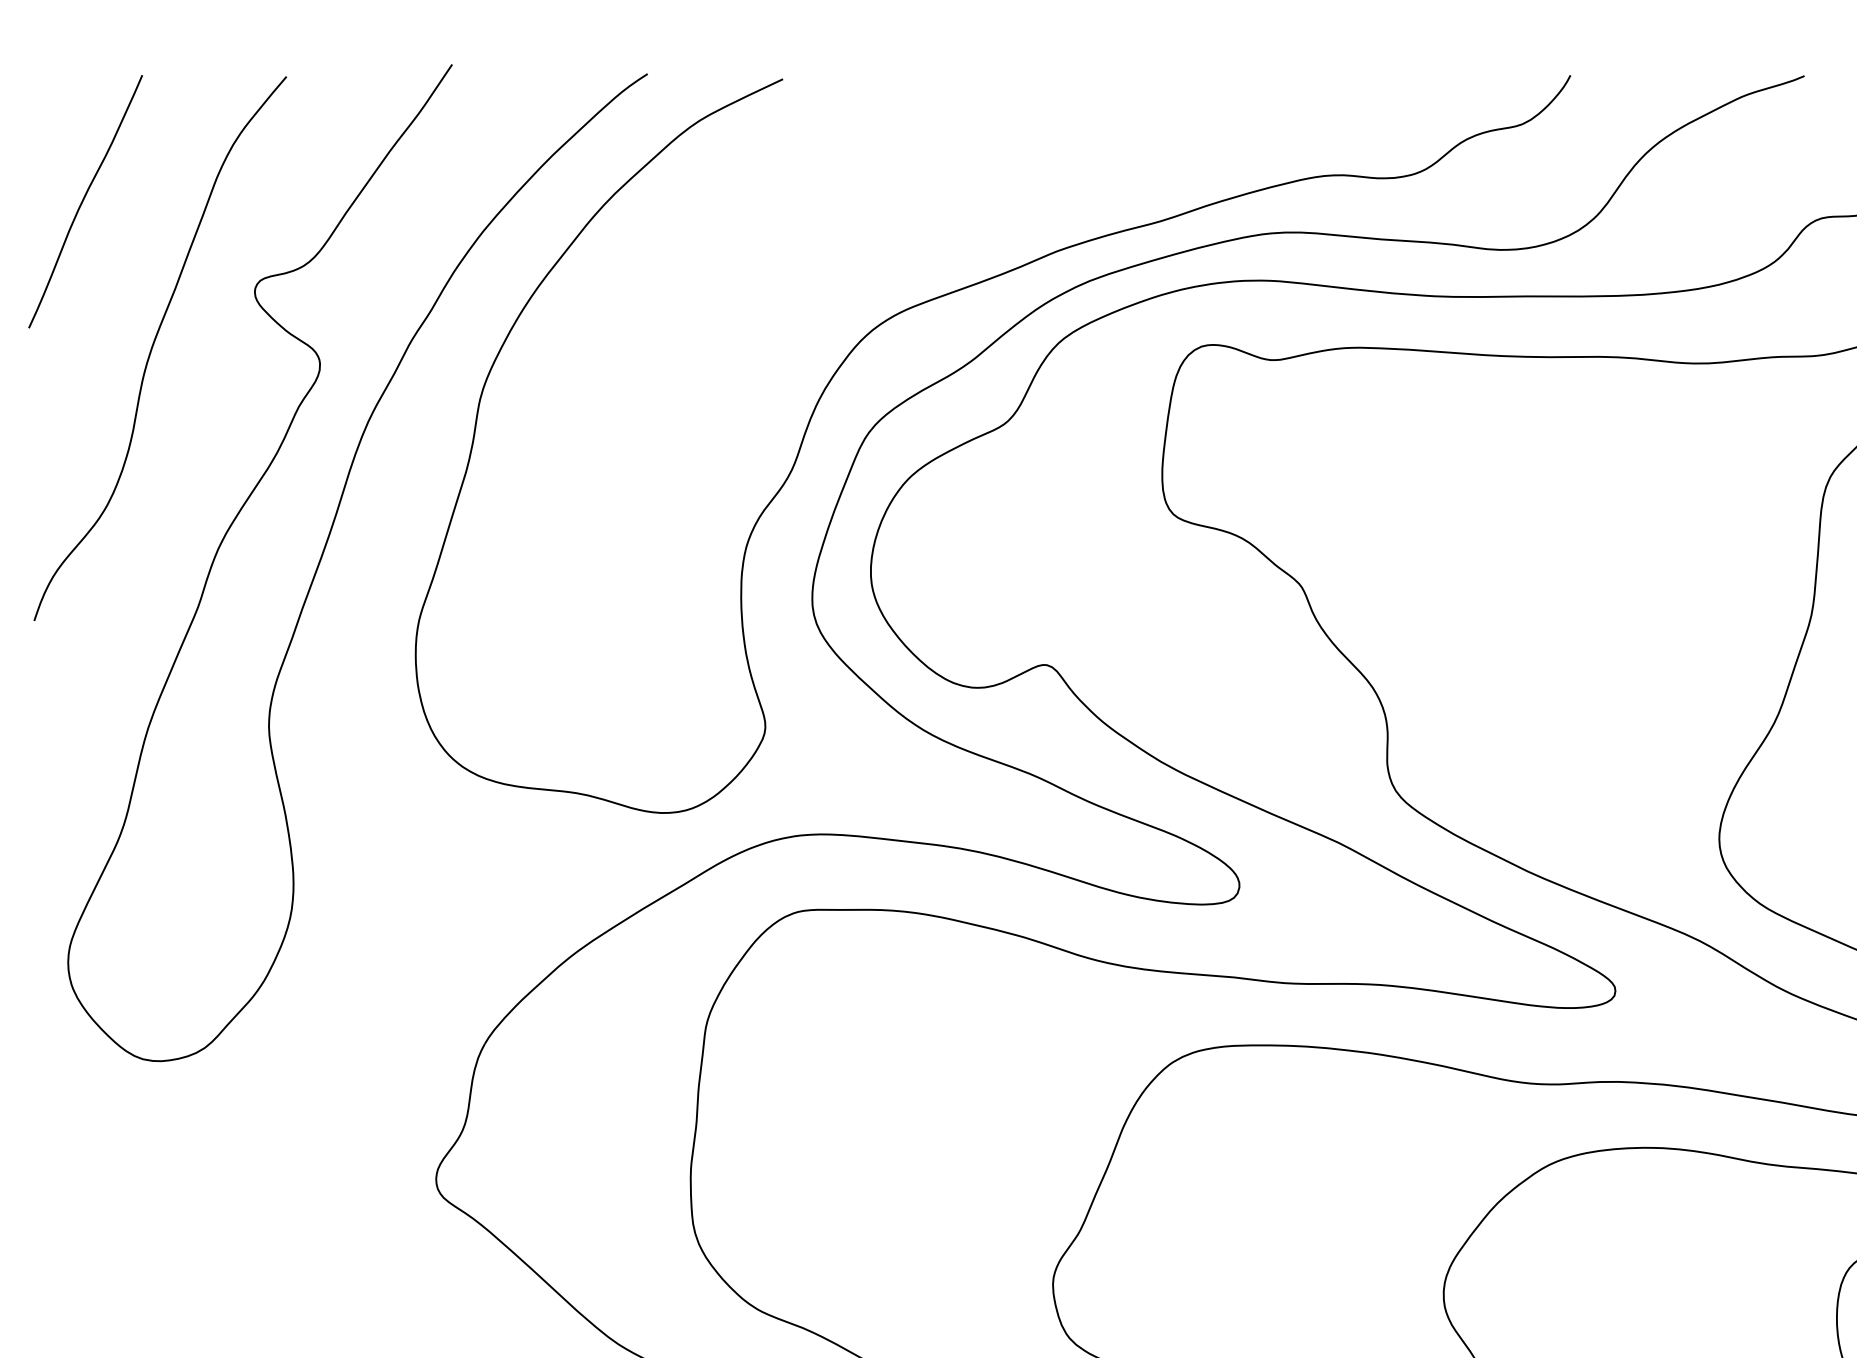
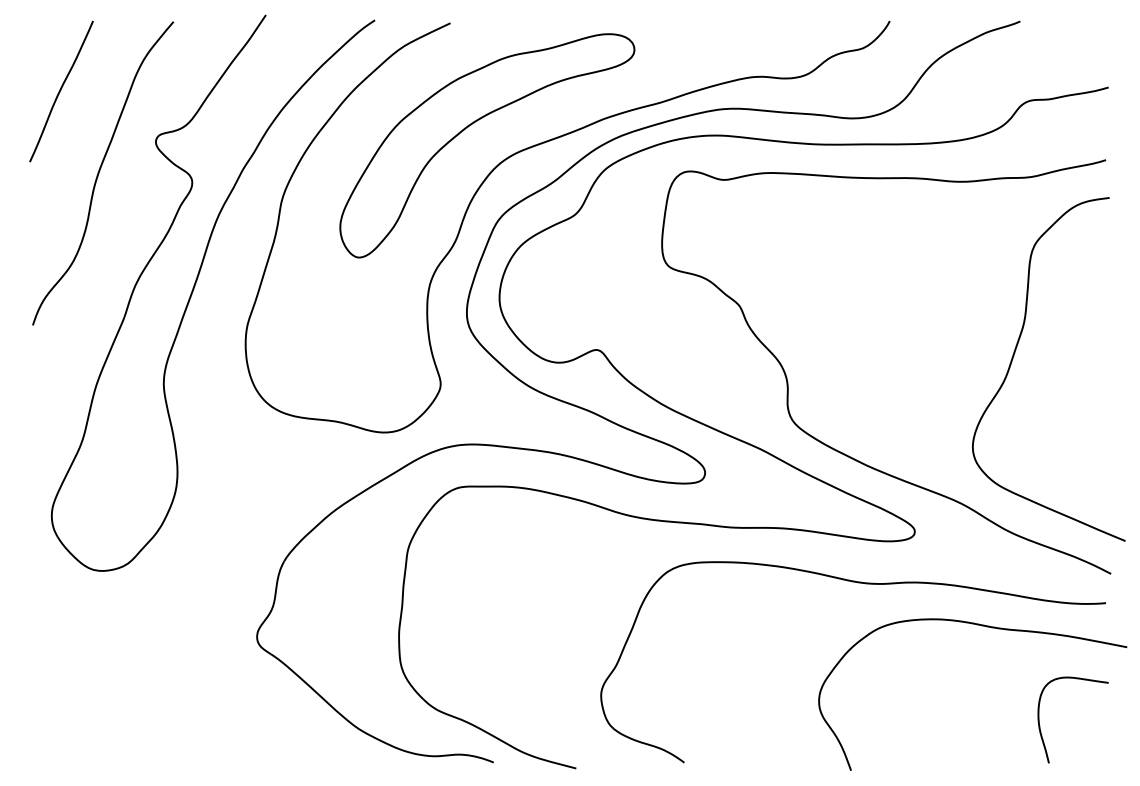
part: (825, 258) -> (474, 123), added

